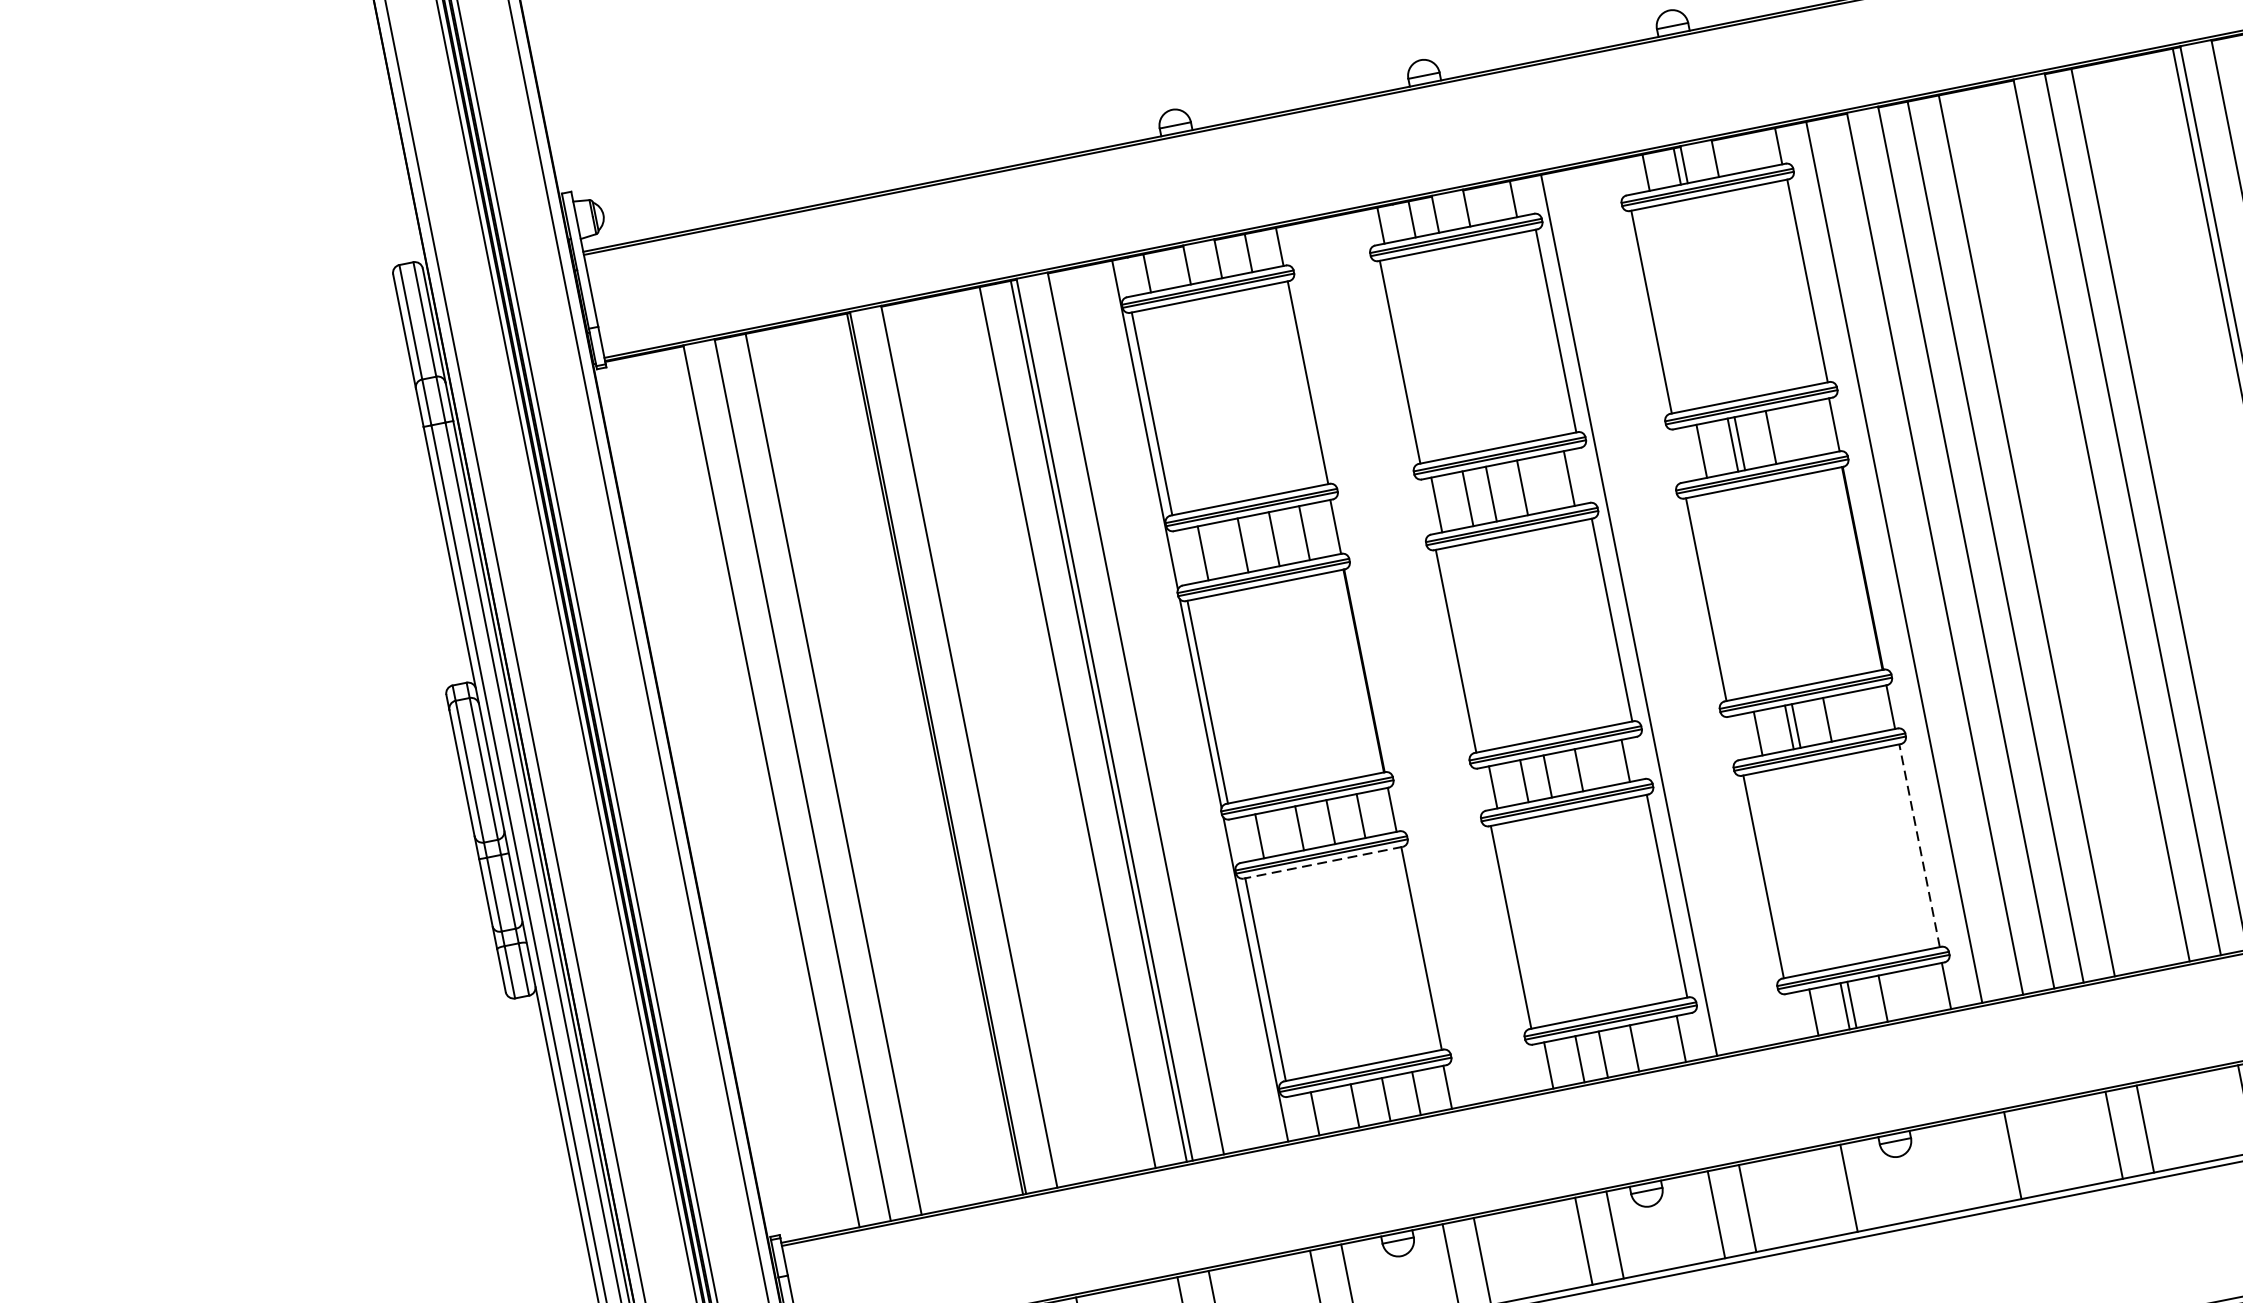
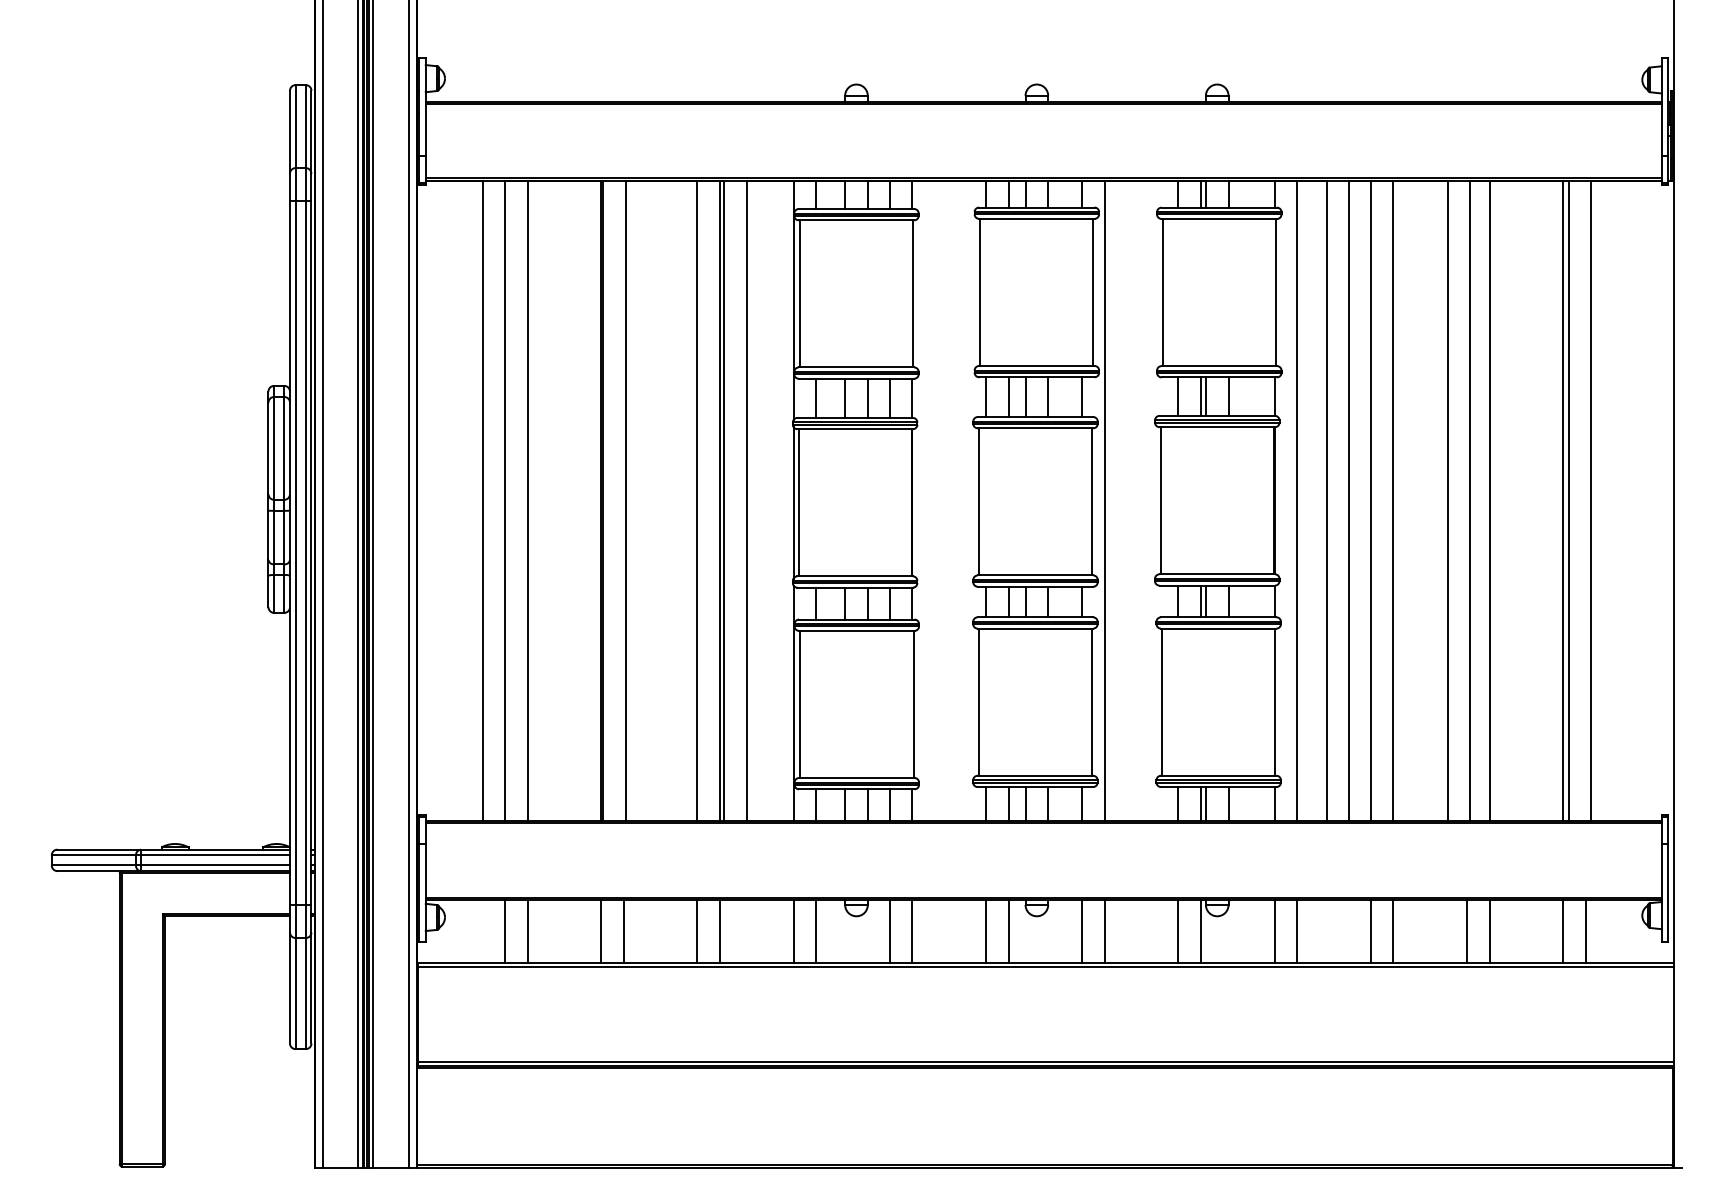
line: (1919, 846) -> (1275, 702), dashed -> solid
line: (1322, 862) -> (856, 630), dashed -> solid
line: (1981, 1160) -> (1274, 930), added
line: (1879, 1181) -> (1200, 930), added

